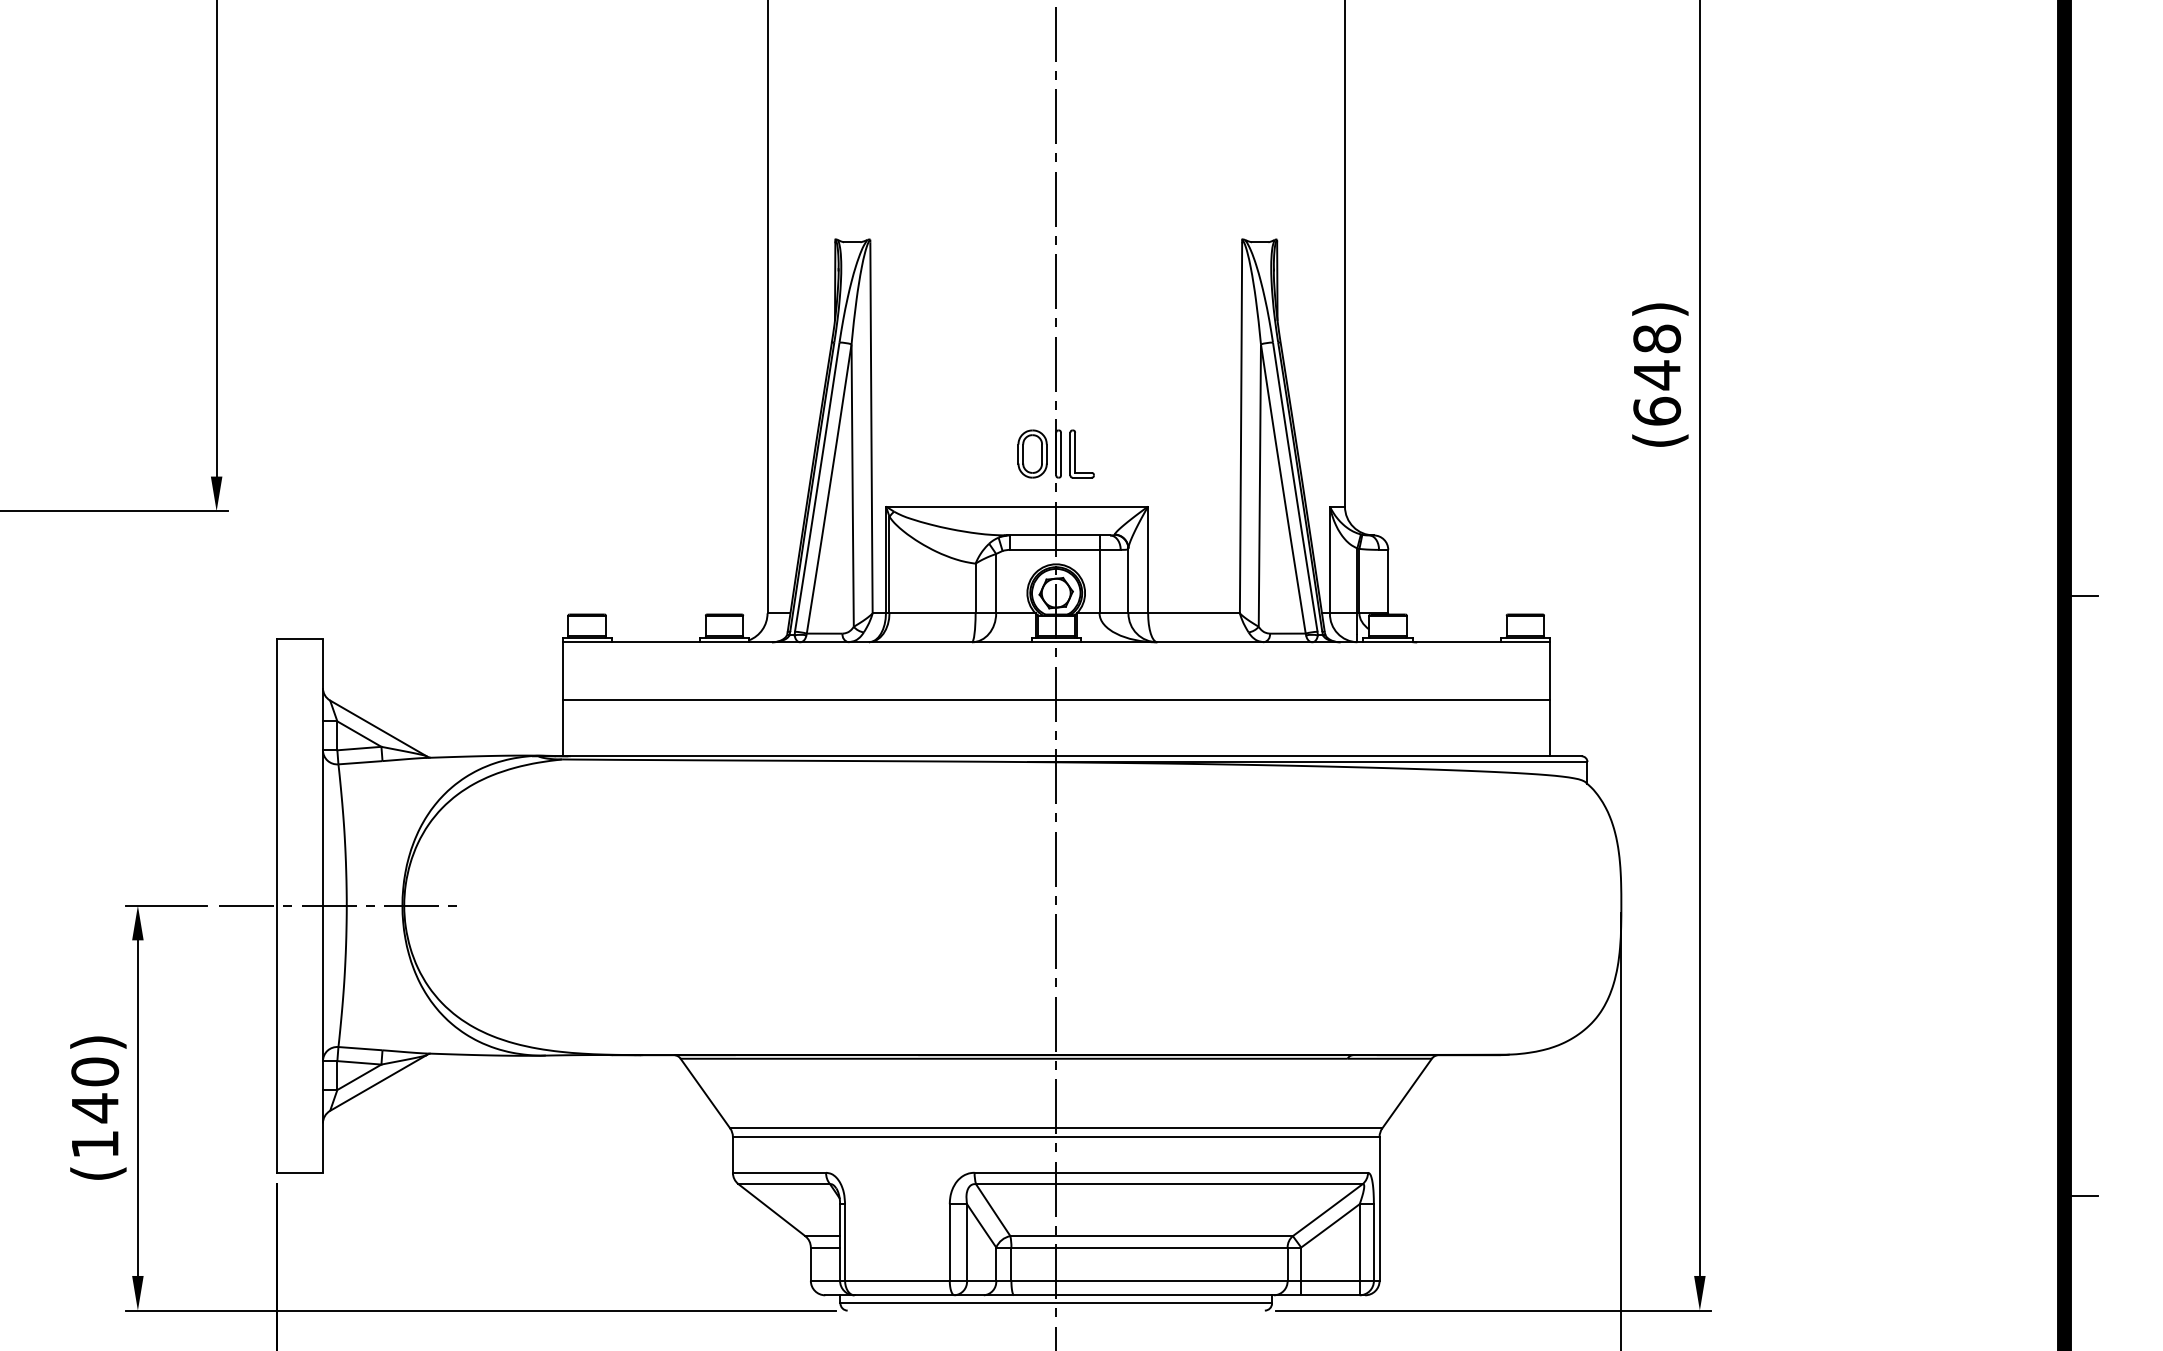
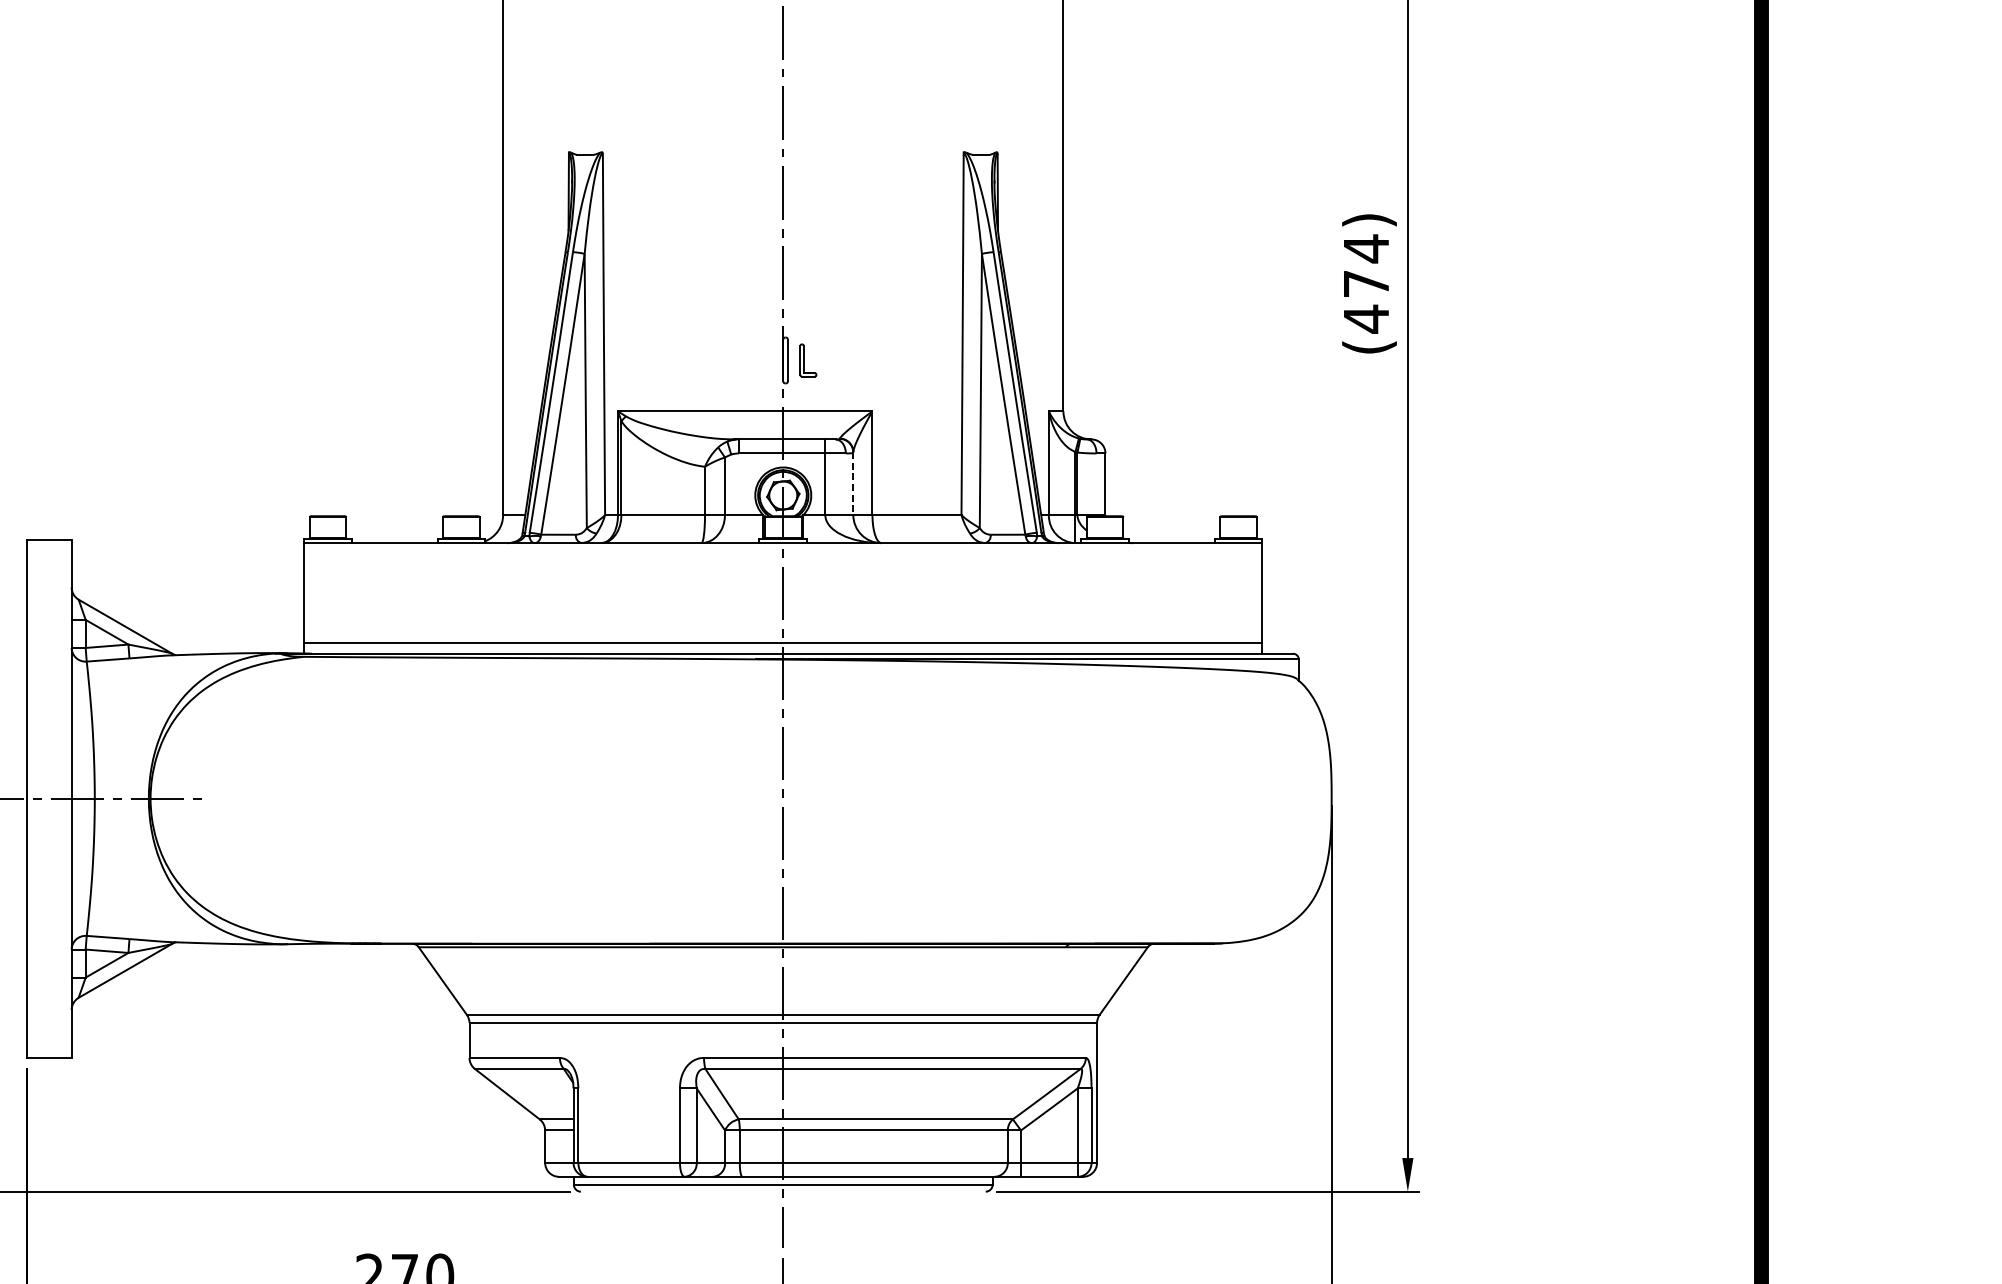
text: (1657, 375) -> (1366, 284), (648) -> (474)
part: (1032, 453) -> (760, 359), removed
part: (1081, 453) -> (807, 359), size x0.7
line: (1128, 581) -> (853, 484), solid -> dashed
line: (2084, 596) -> (1781, 498), removed
line: (1055, 700) -> (782, 643), moved
line: (2084, 1195) -> (1781, 1079), removed

